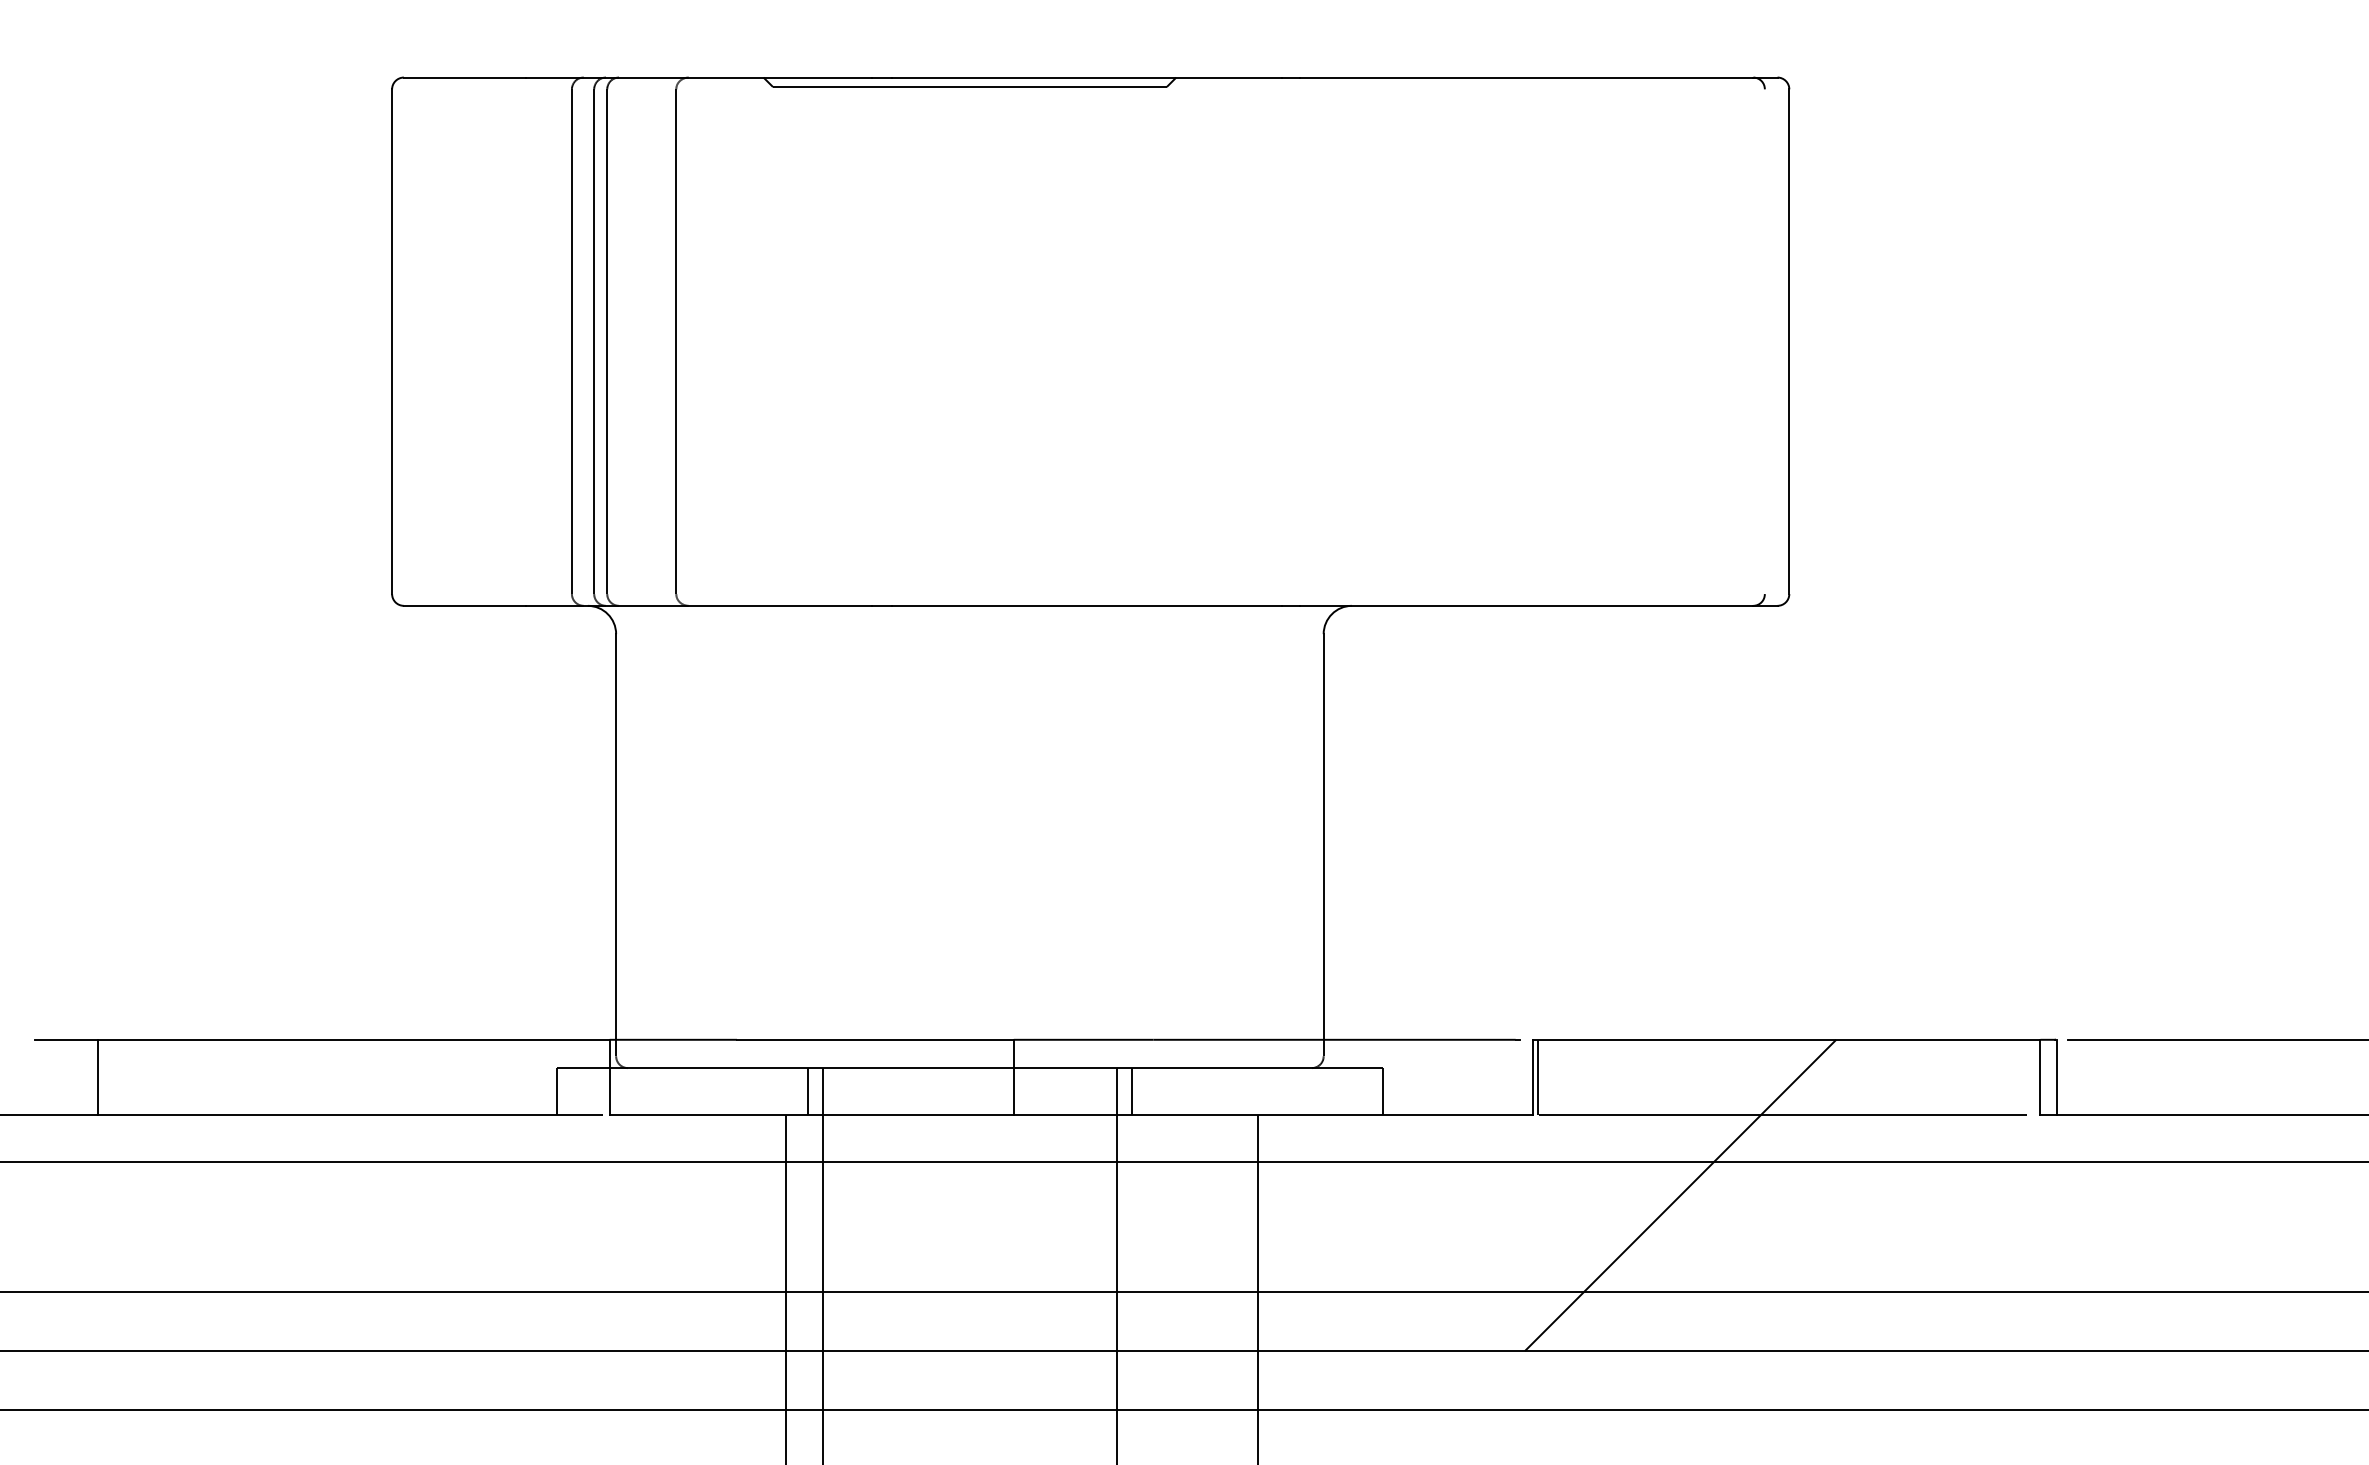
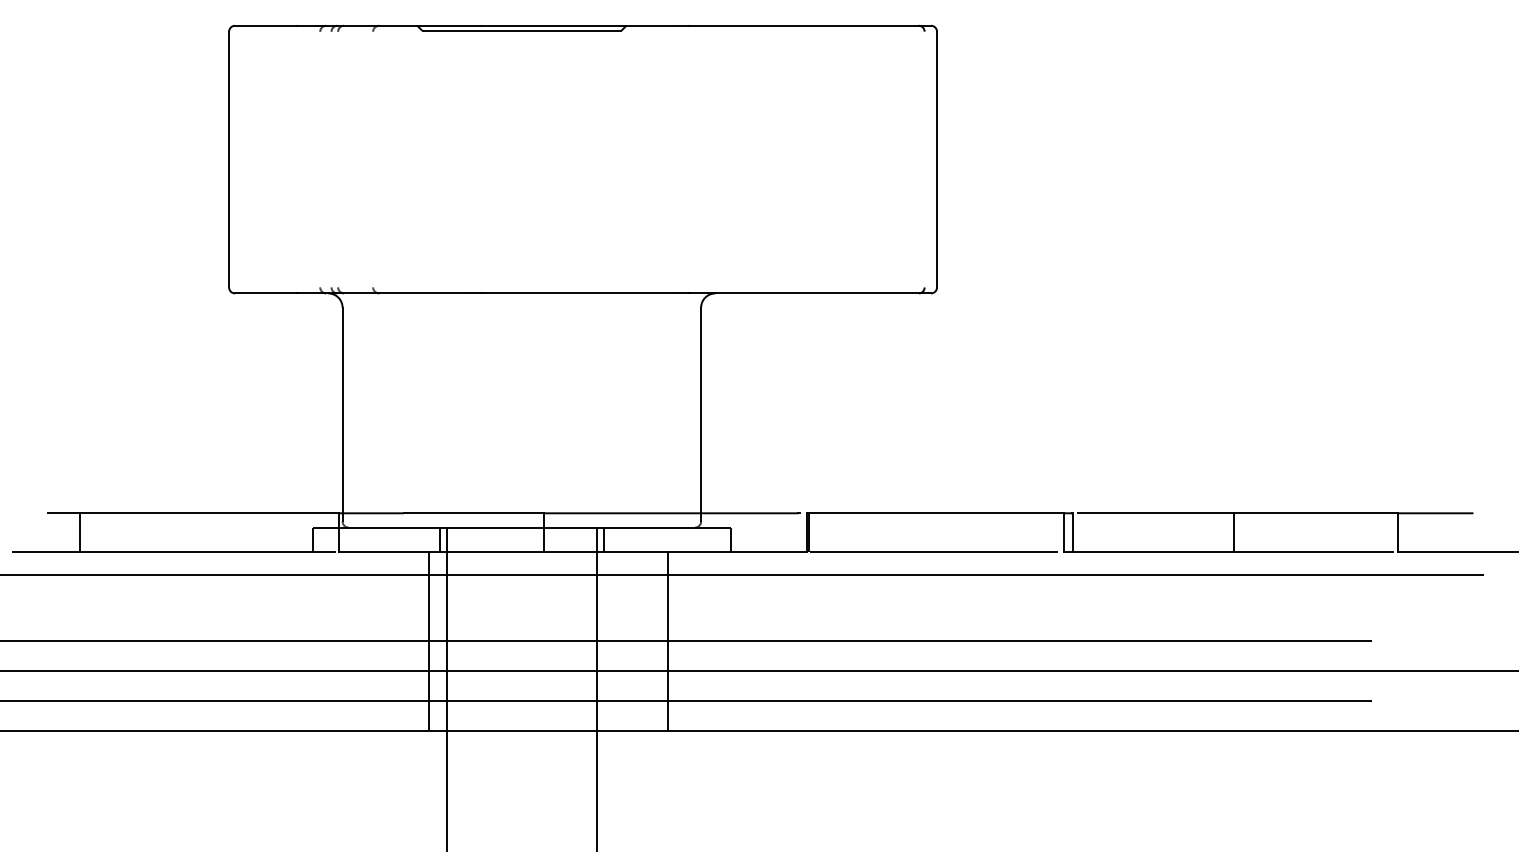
line: (572, 341) -> (320, 159), removed
line: (594, 341) -> (331, 159), removed
line: (608, 341) -> (338, 159), removed
line: (677, 341) -> (373, 159), removed
hatch: (1679, 1196) -> (881, 592), removed

